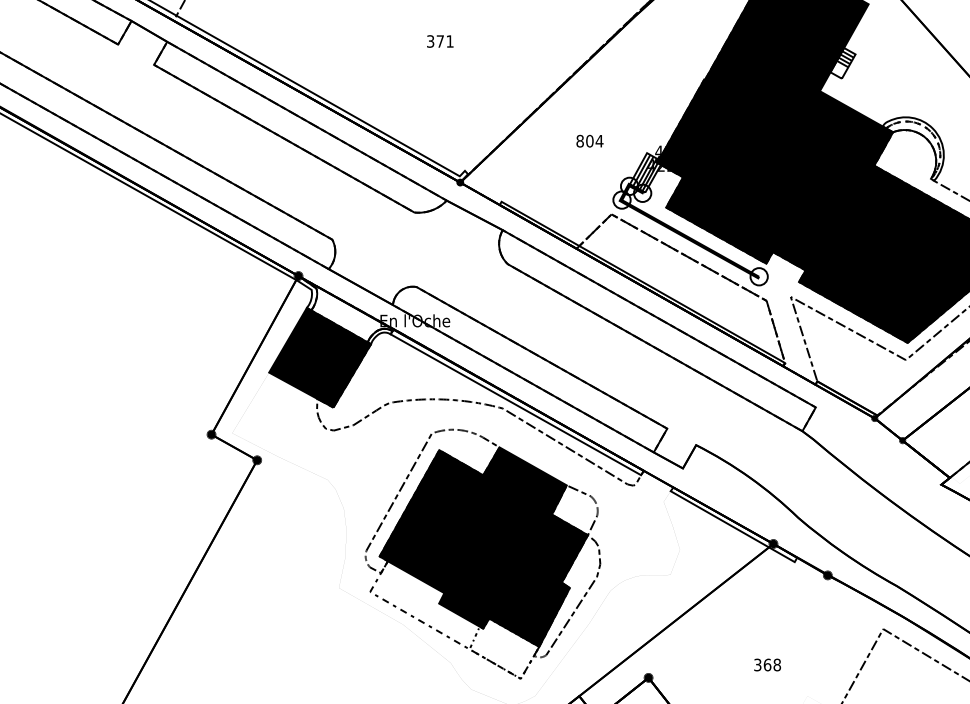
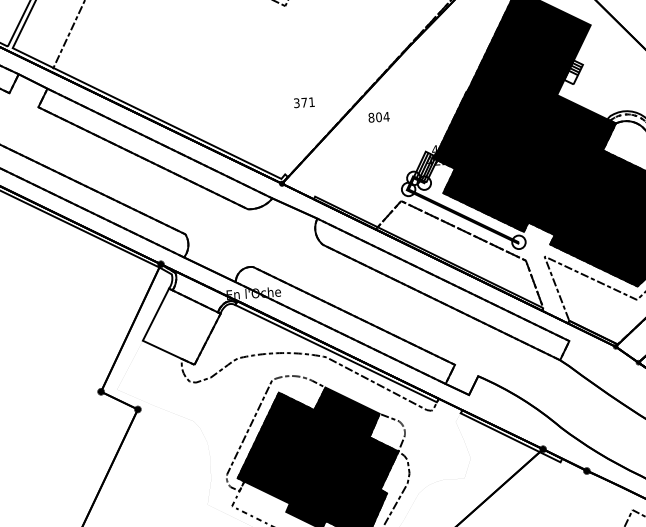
text: (440, 41) -> (304, 102), moved
text: (589, 140) -> (378, 116), moved
fill: (320, 357) -> (182, 326), removed

